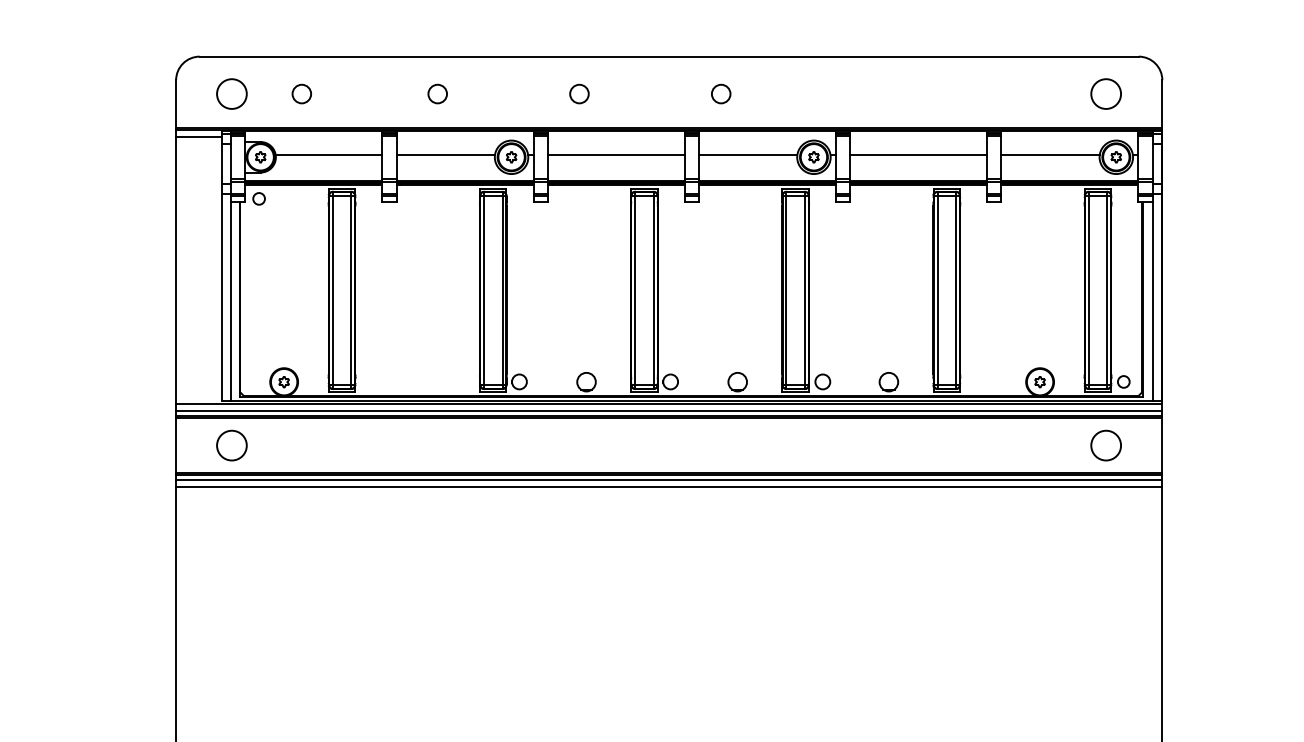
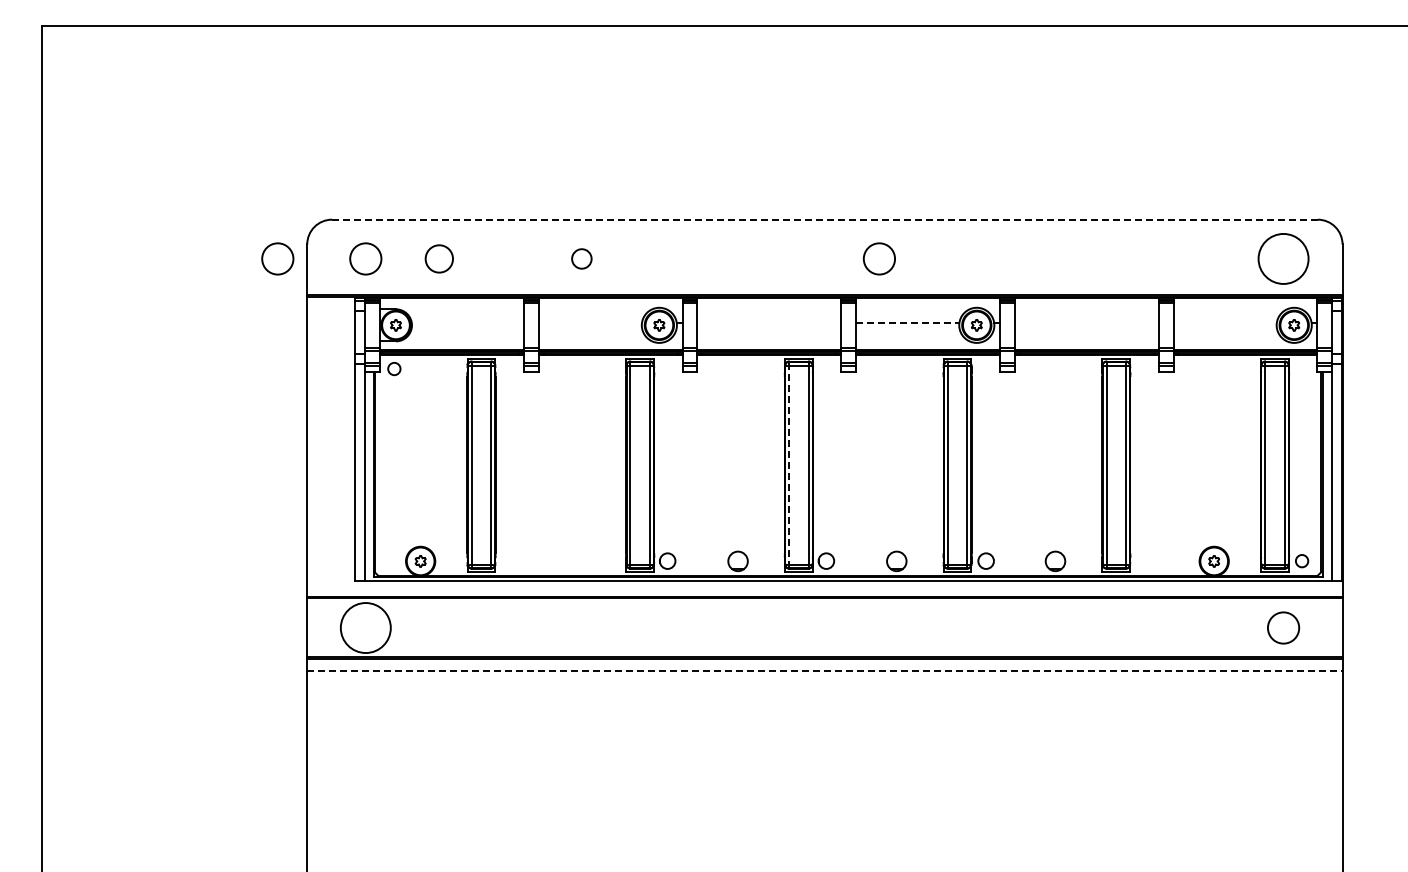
line: (668, 56) -> (824, 219), solid -> dashed
circle: (147, 93) -> (277, 258), added
circle: (301, 93) -> (438, 258), size x1.4
circle: (579, 93) -> (730, 258), removed
circle: (721, 93) -> (879, 258), size x1.6
circle: (1106, 93) -> (1283, 258), size x1.6
line: (199, 137) -> (331, 304), removed
line: (328, 154) -> (467, 322), removed
line: (445, 154) -> (590, 322), removed
line: (616, 154) -> (769, 322), removed
line: (747, 154) -> (907, 322), solid -> dashed
line: (918, 154) -> (1086, 322), removed
line: (1049, 154) -> (1224, 322), removed
line: (635, 289) -> (789, 464), solid -> dashed
line: (668, 404) -> (824, 584), removed
line: (668, 410) -> (824, 591), removed
circle: (231, 445) -> (365, 627), size x1.6
line: (668, 480) -> (824, 664), removed
line: (668, 486) -> (824, 670), solid -> dashed

